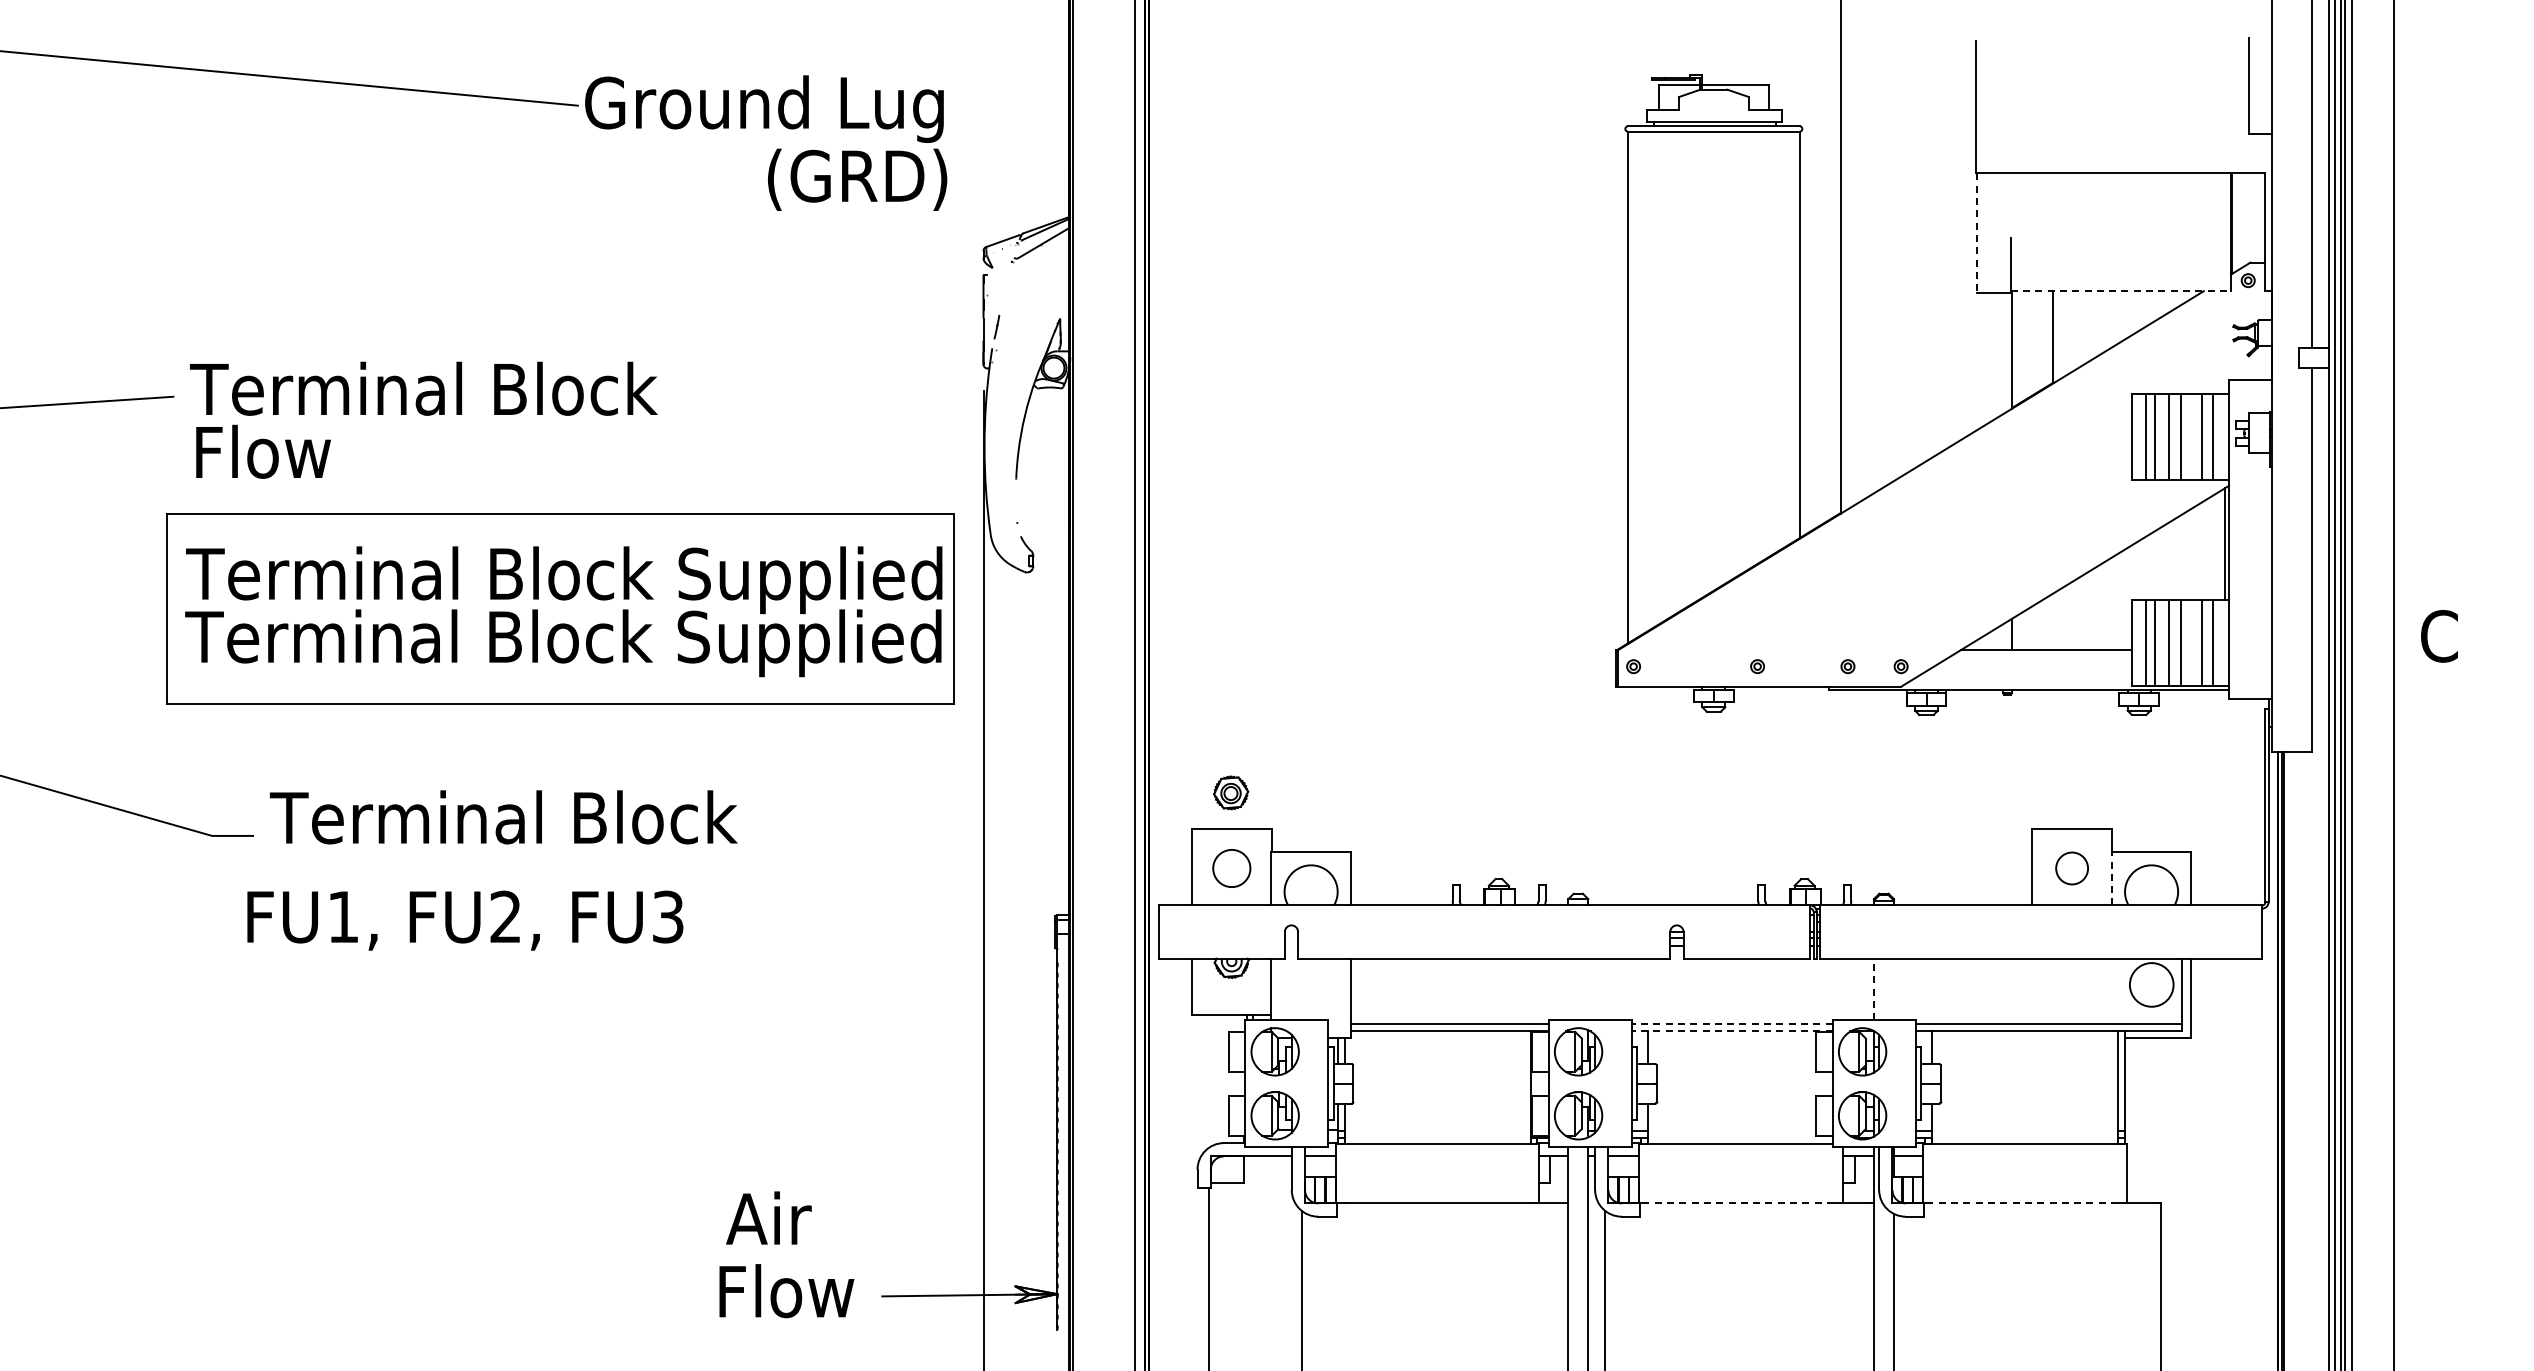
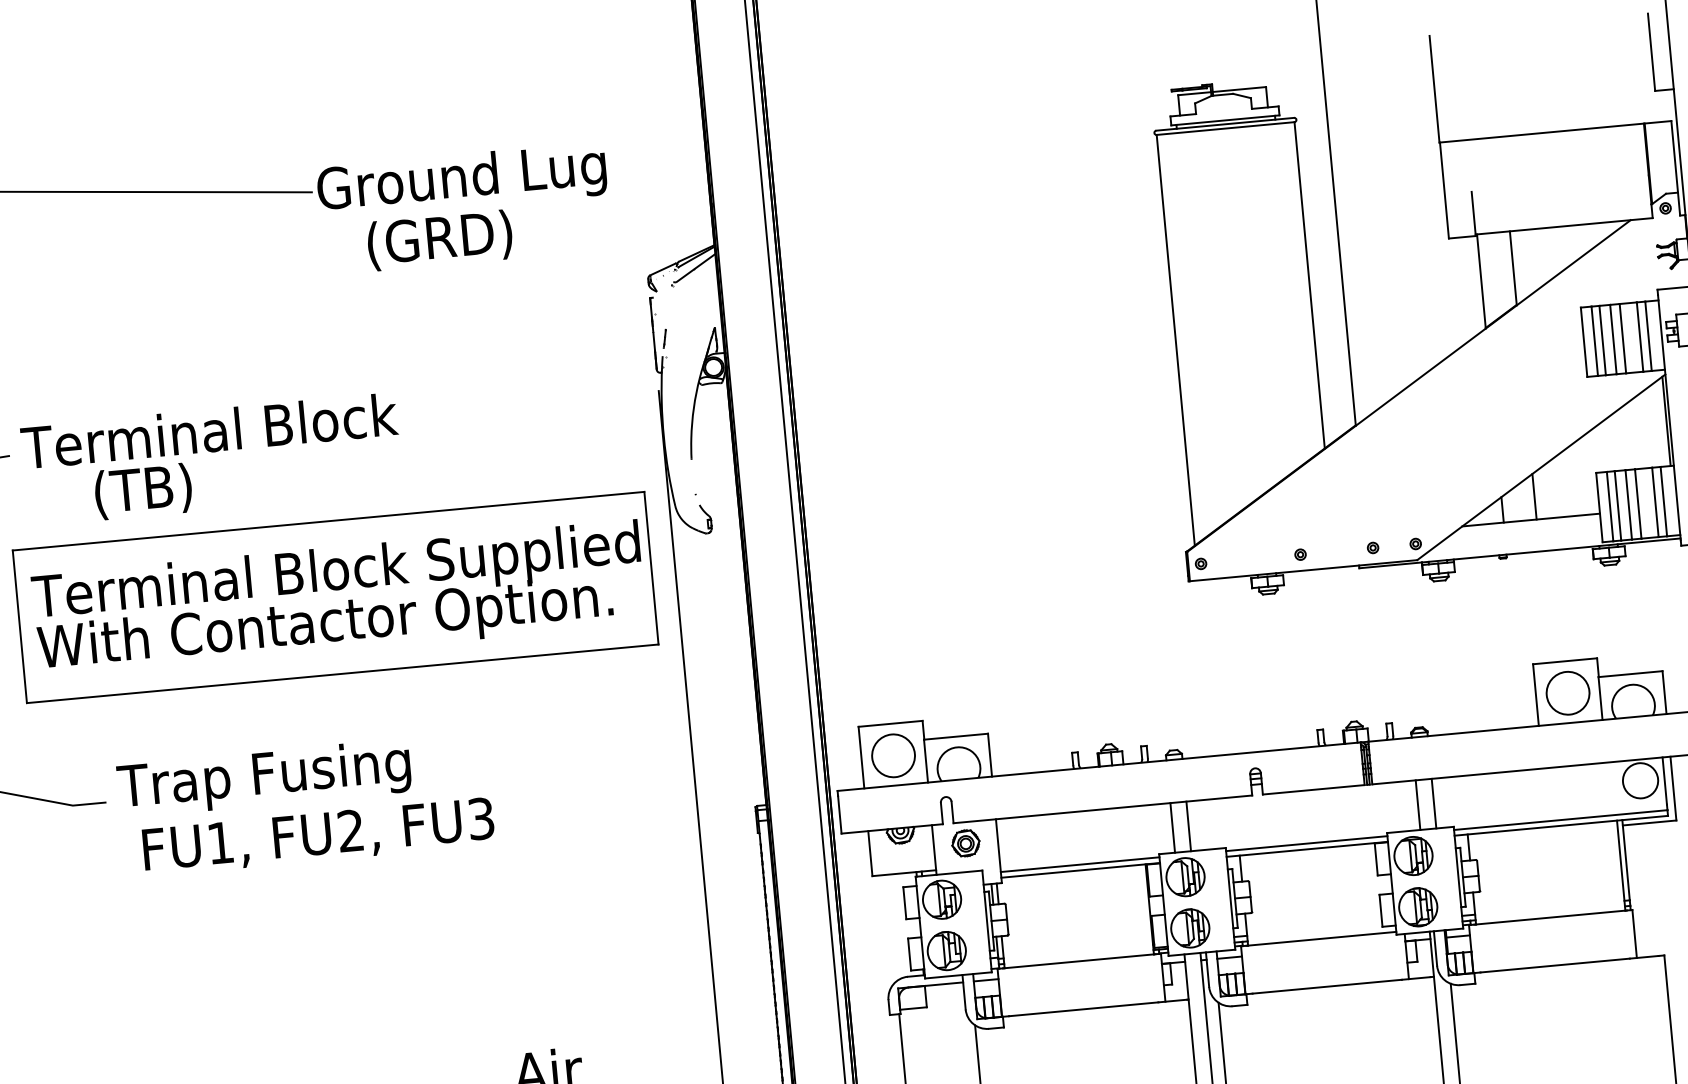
text: (857, 179) -> (439, 240), moved
line: (1977, 233) -> (1444, 190), dashed -> solid
line: (2121, 291) -> (1564, 226), dashed -> solid
text: (295, 455) -> (111, 494), Flow -> (TB)
line: (2053, 621) -> (1534, 496), added
text: (563, 643) -> (340, 625), Terminal Block Supplied -> With Contactor Option.
part: (1231, 792) -> (966, 843), moved
text: (524, 823) -> (322, 772), Terminal Block -> Trap Fusing
circle: (1231, 868) -> (893, 755), size x1.43
circle: (2071, 868) -> (1567, 693), size x1.67
line: (2111, 878) -> (1600, 698), dashed -> solid
text: (465, 920) -> (318, 836), moved
line: (1568, 989) -> (1172, 827), added
line: (1588, 989) -> (1188, 826), added
line: (1874, 989) -> (1418, 805), dashed -> solid
line: (1893, 989) -> (1433, 803), added
line: (1731, 1024) -> (1306, 843), dashed -> solid
line: (1731, 1031) -> (1306, 849), dashed -> solid
line: (1740, 1203) -> (1326, 986), dashed -> solid
line: (2024, 1203) -> (1554, 965), dashed -> solid

